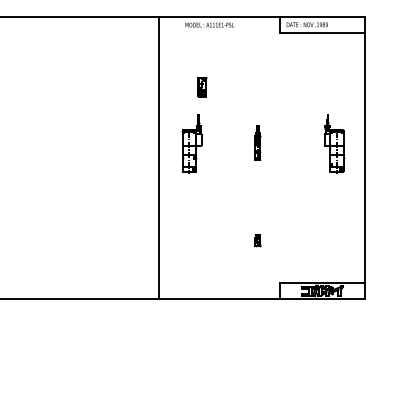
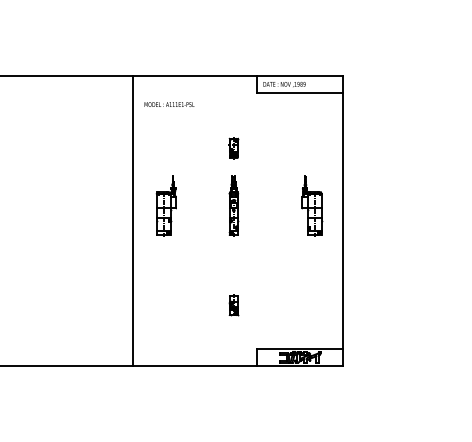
text: (209, 24) -> (169, 104), moved
part: (201, 87) -> (233, 148), moved
part: (257, 142) -> (233, 205), size x1.67
part: (257, 240) -> (233, 305), size x1.67

